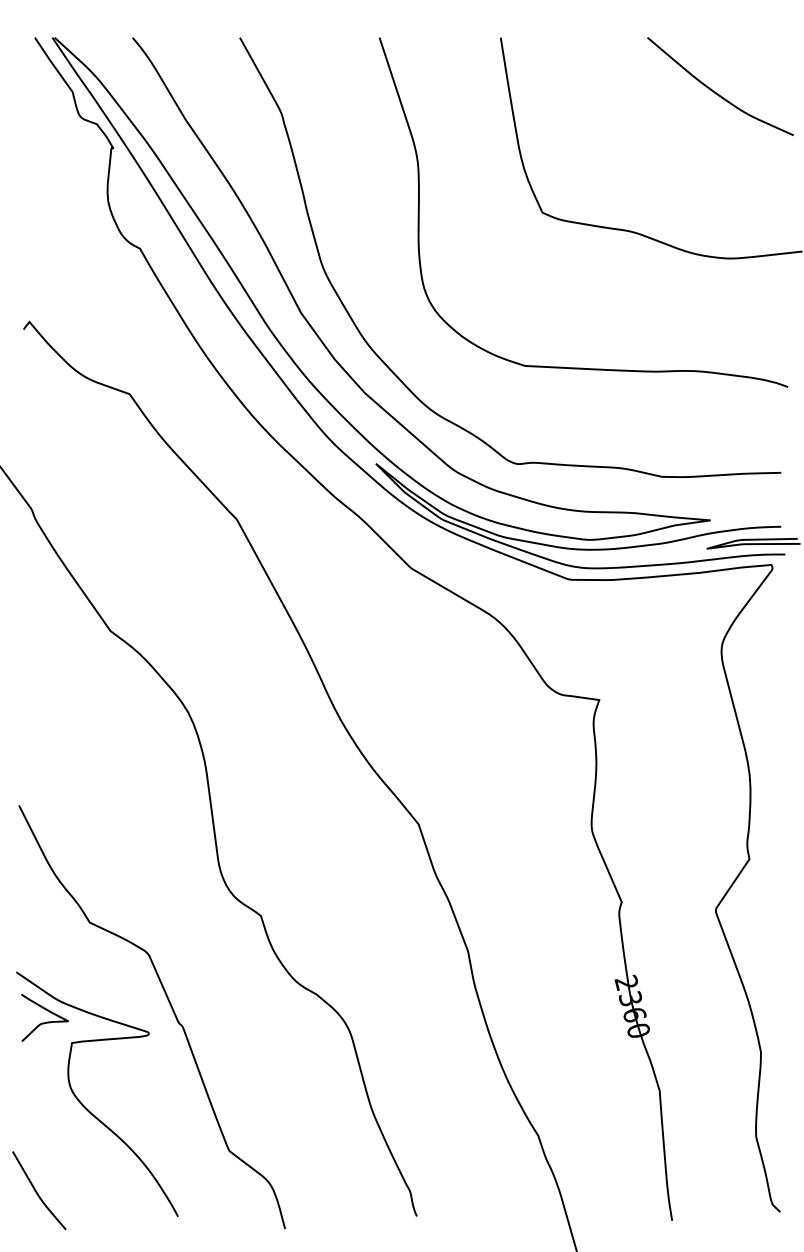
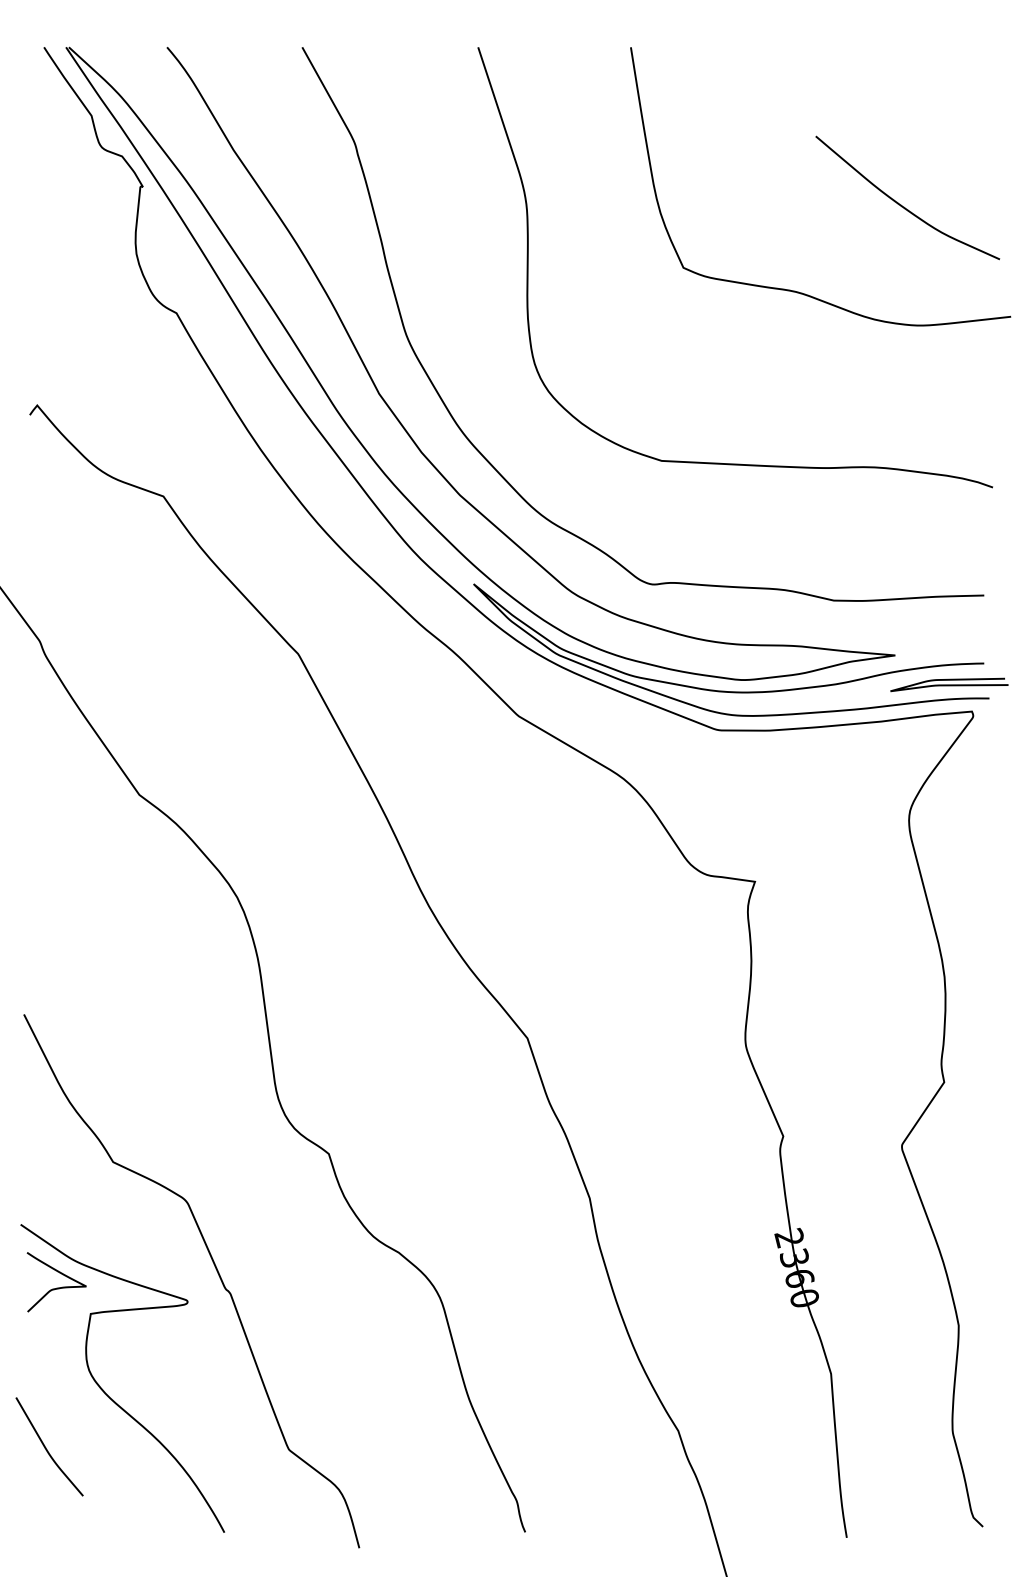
curve: (715, 91) -> (901, 204), moved
curve: (36, 1191) -> (46, 1447), moved

